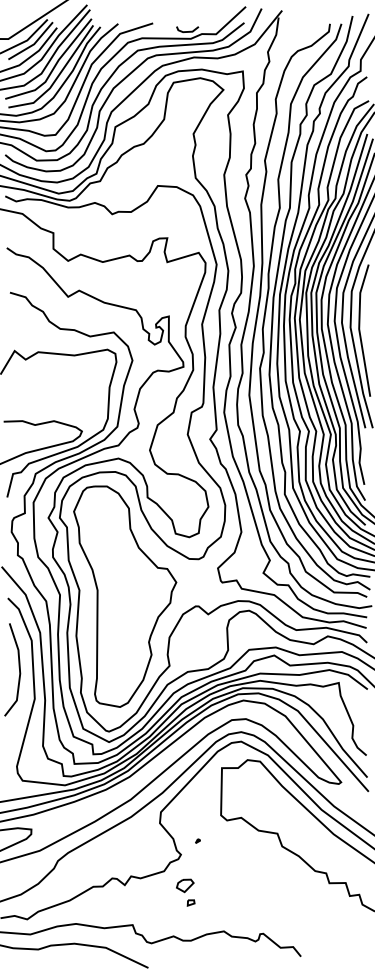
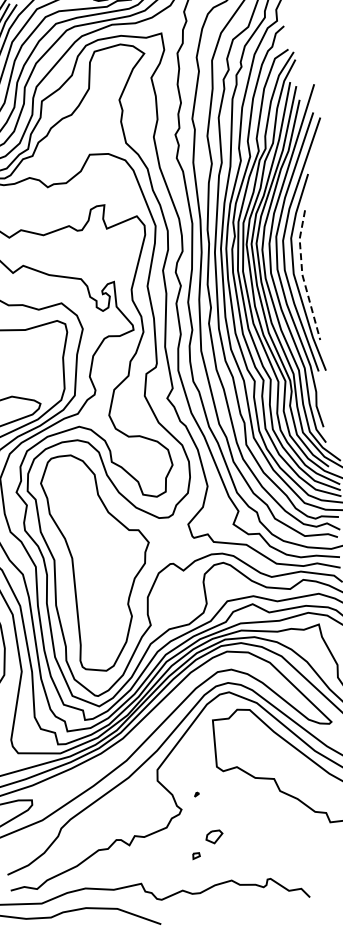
line: (359, 329) -> (302, 275), solid -> dashed
part: (185, 885) -> (214, 836), moved

